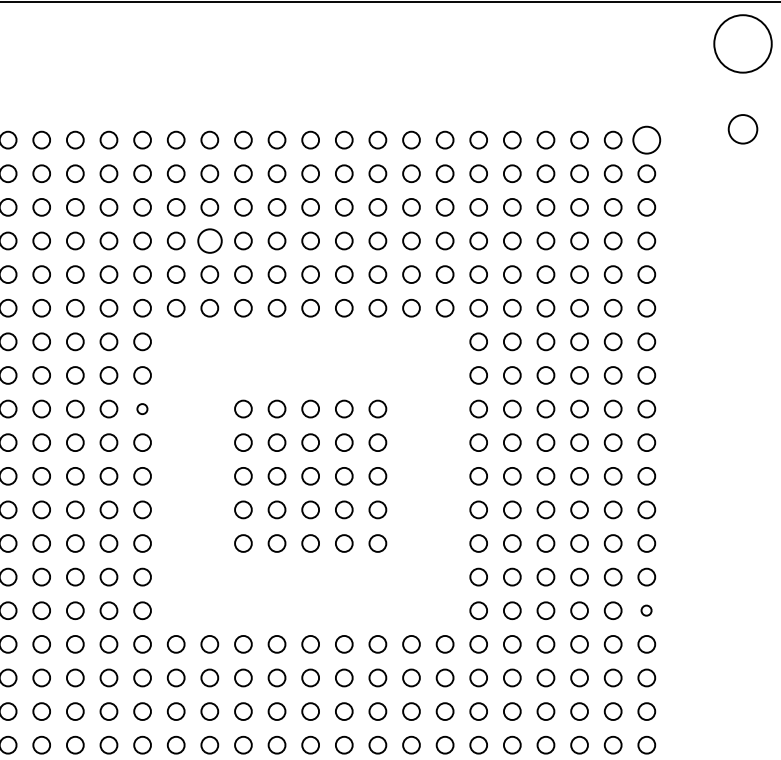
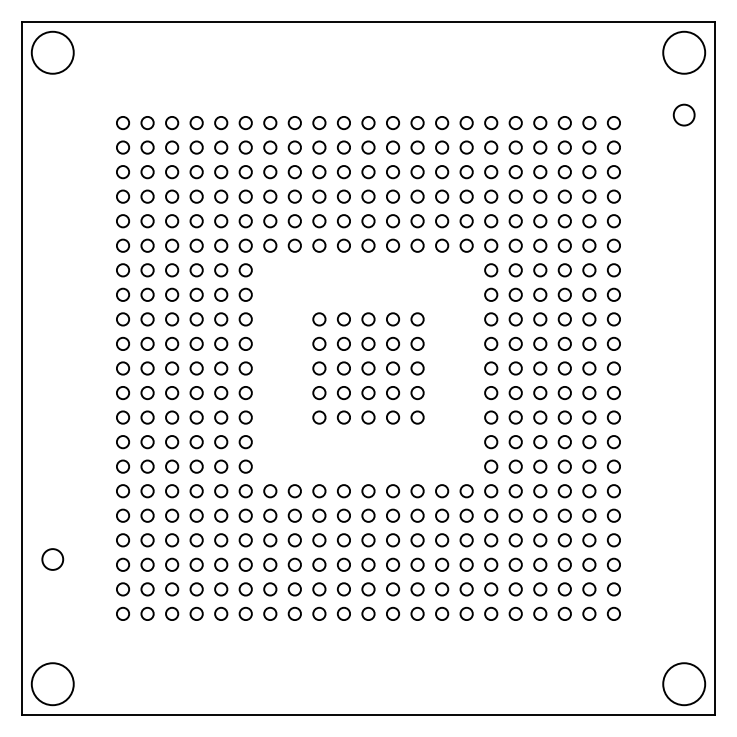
circle: (646, 139) -> (613, 122), size x0.62
circle: (209, 240) -> (294, 196), size x0.71
circle: (142, 409) -> (245, 319), size x1.67
circle: (646, 610) -> (613, 466), size x1.67

